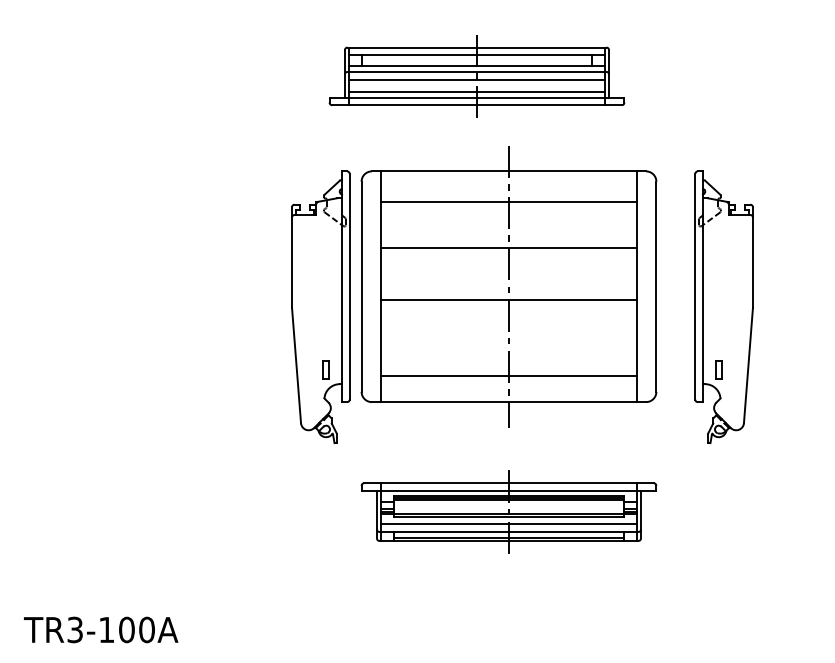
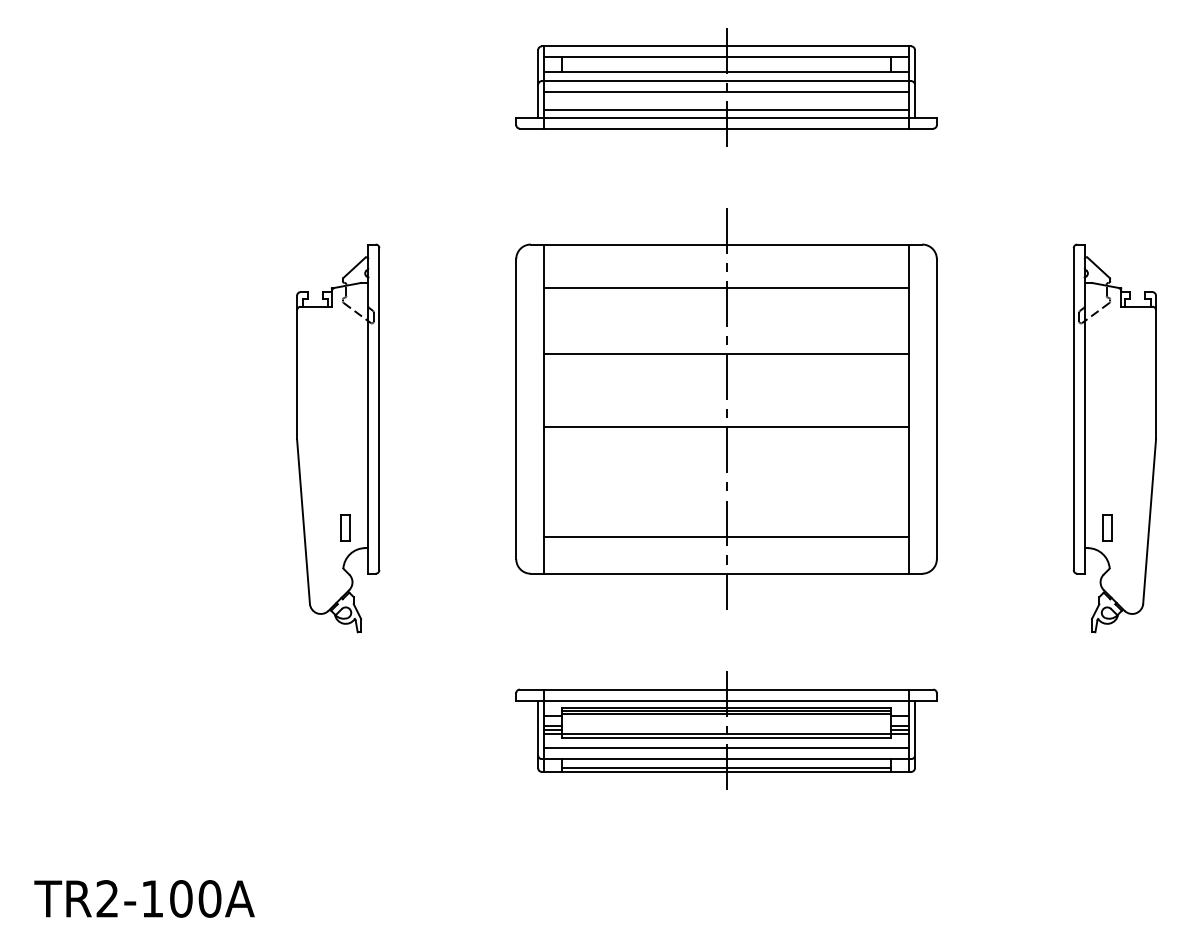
part: (476, 76) -> (725, 87), moved
part: (320, 306) -> (337, 437), moved
part: (723, 306) -> (1114, 437), moved
text: (74, 630) -> (106, 899), TR3-100A -> TR2-100A

